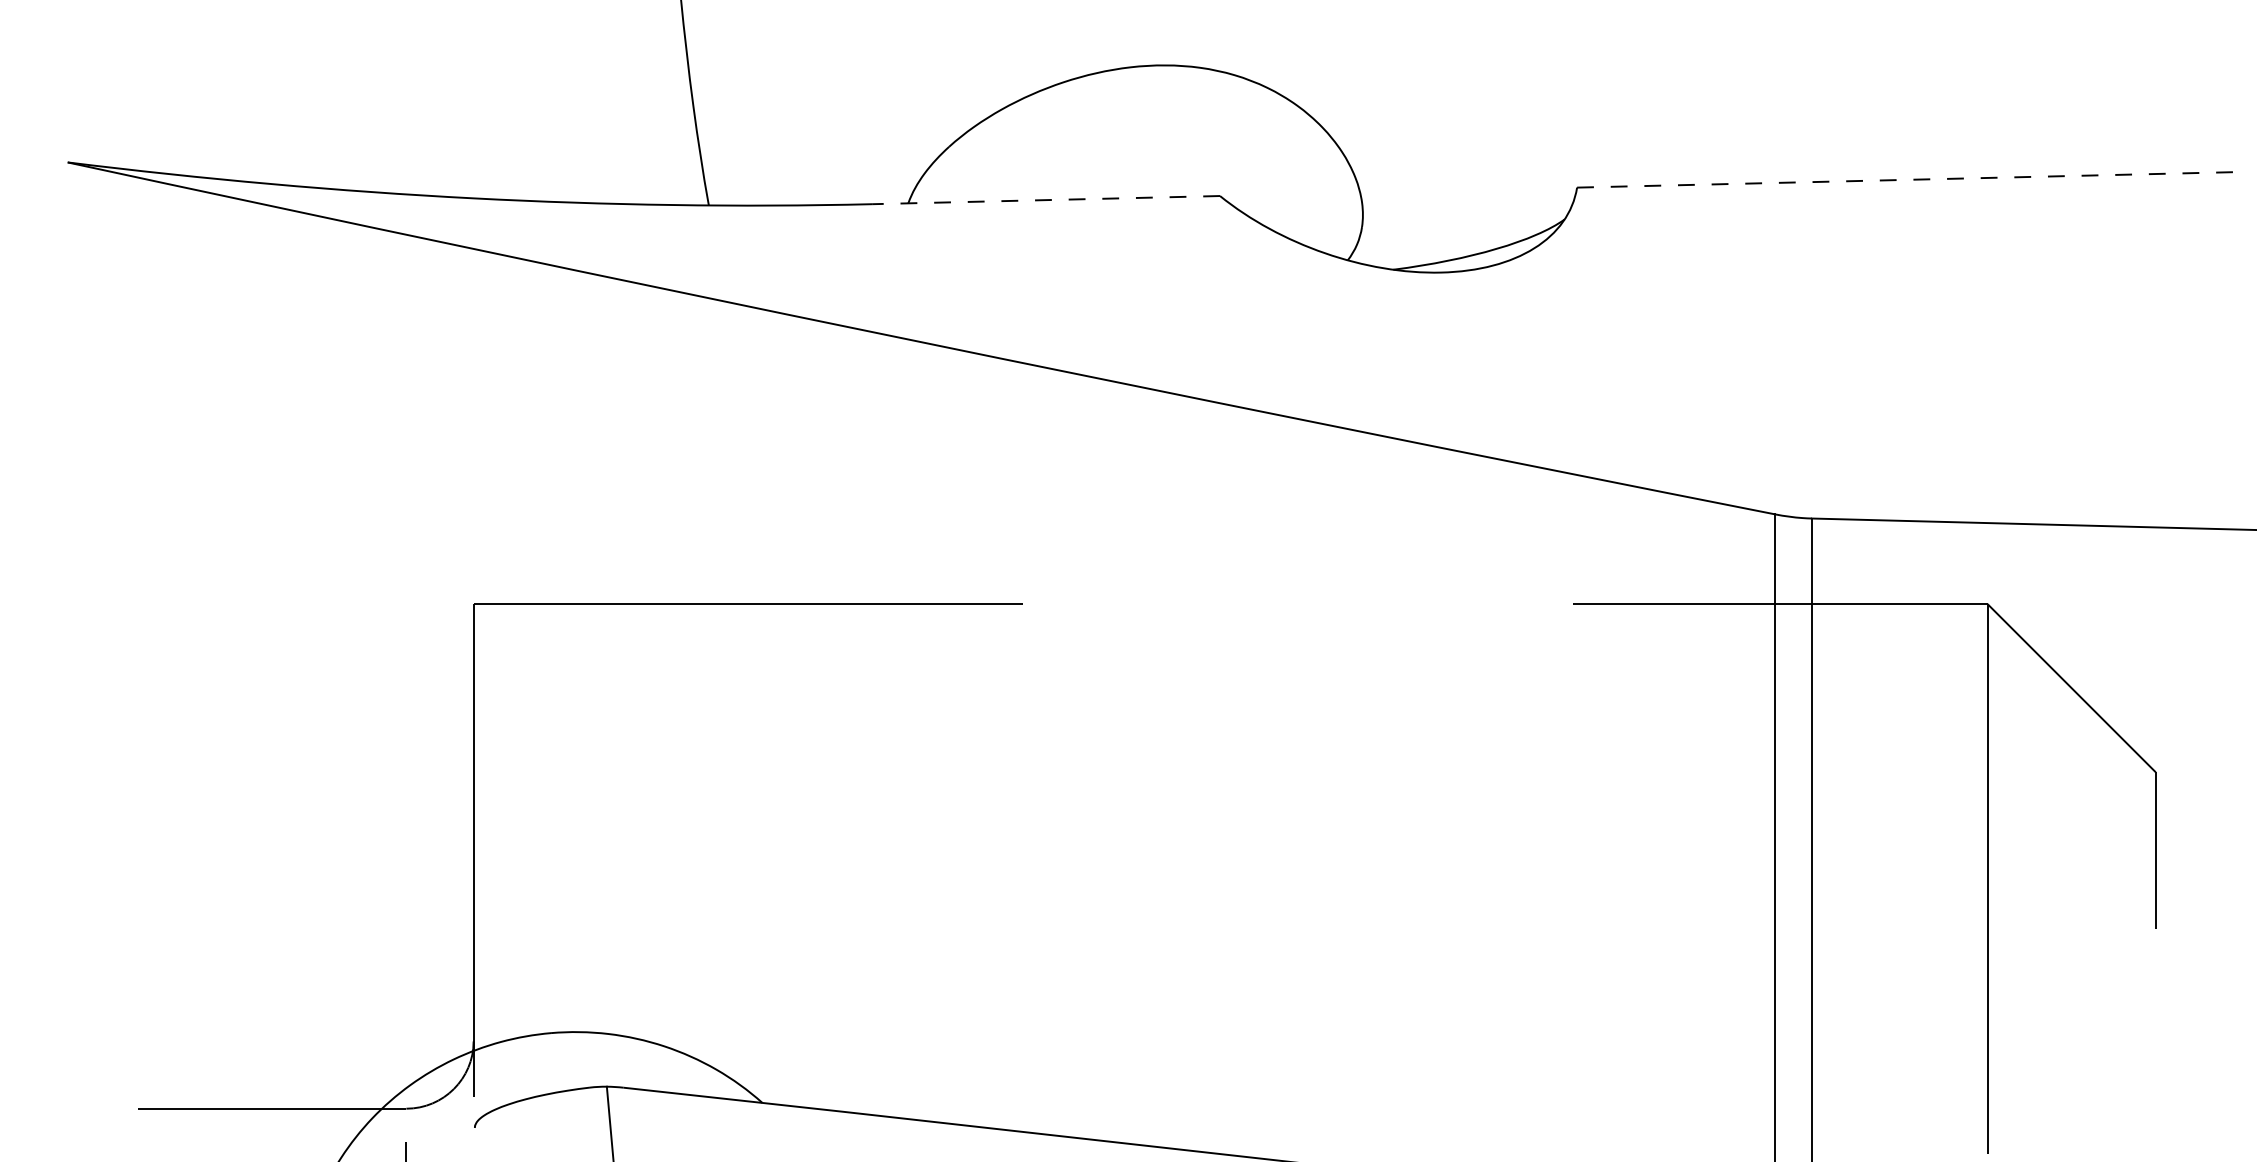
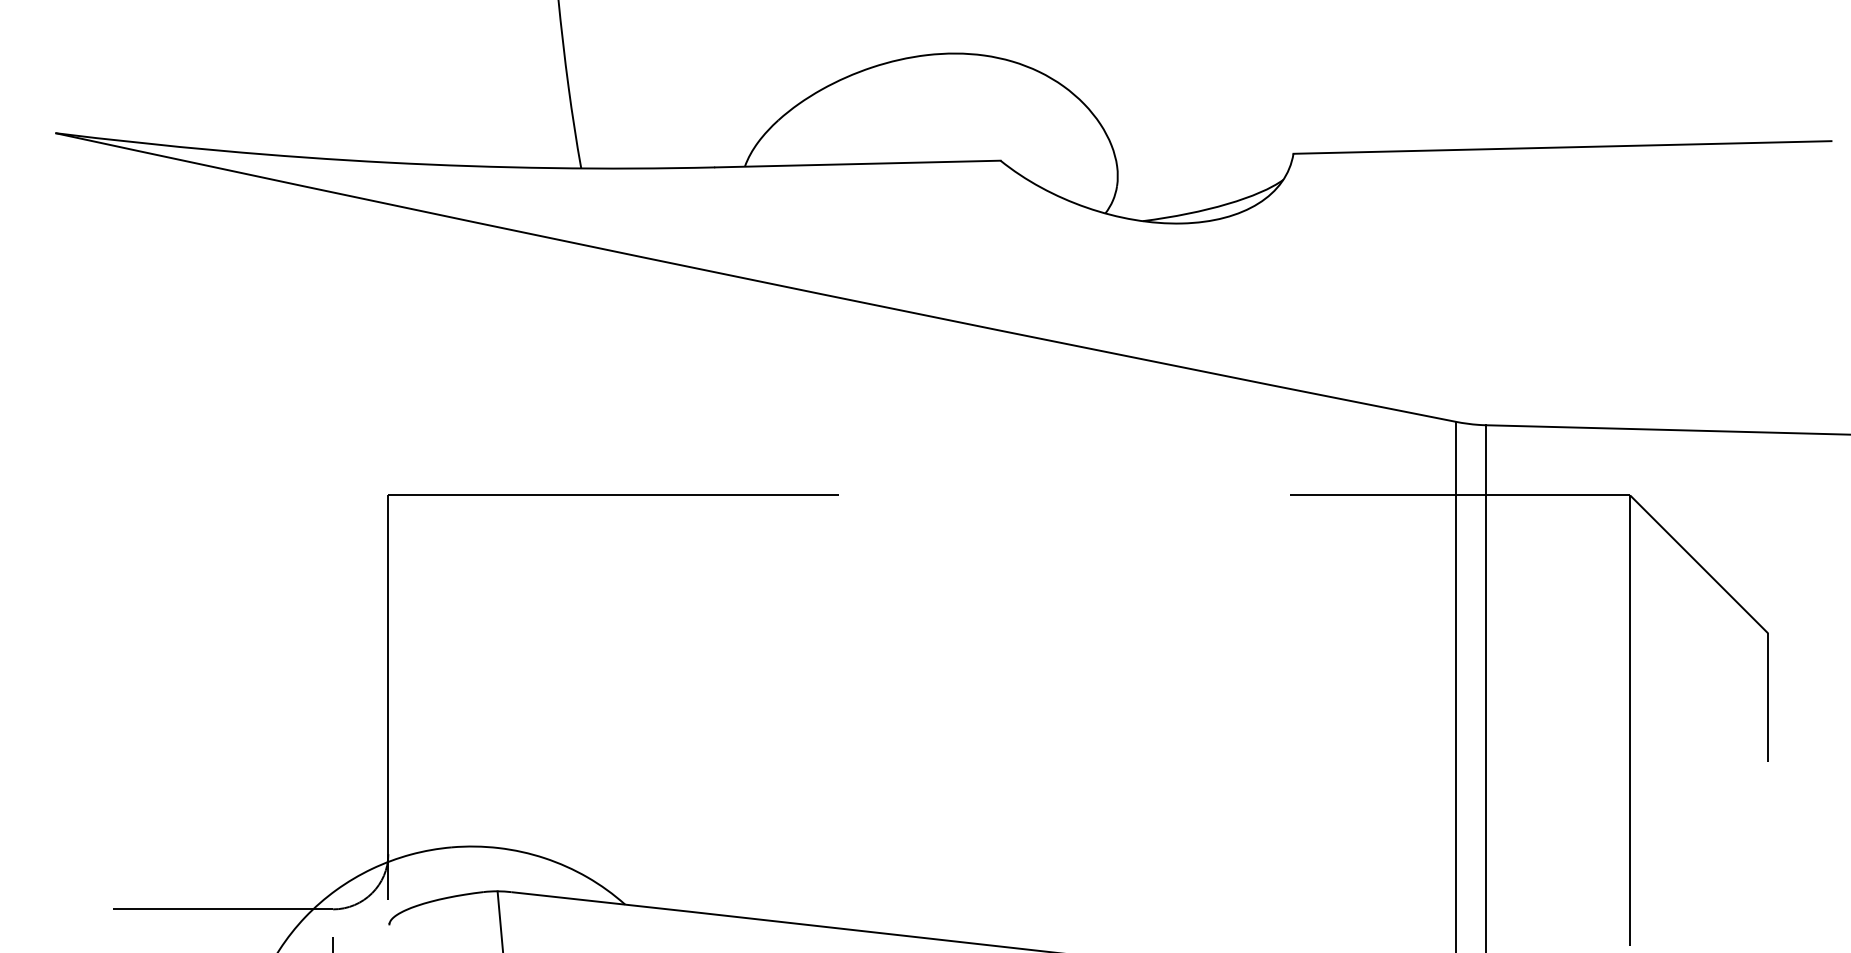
line: (1904, 179) -> (1562, 147), dashed -> solid
line: (1045, 200) -> (857, 164), dashed -> solid

